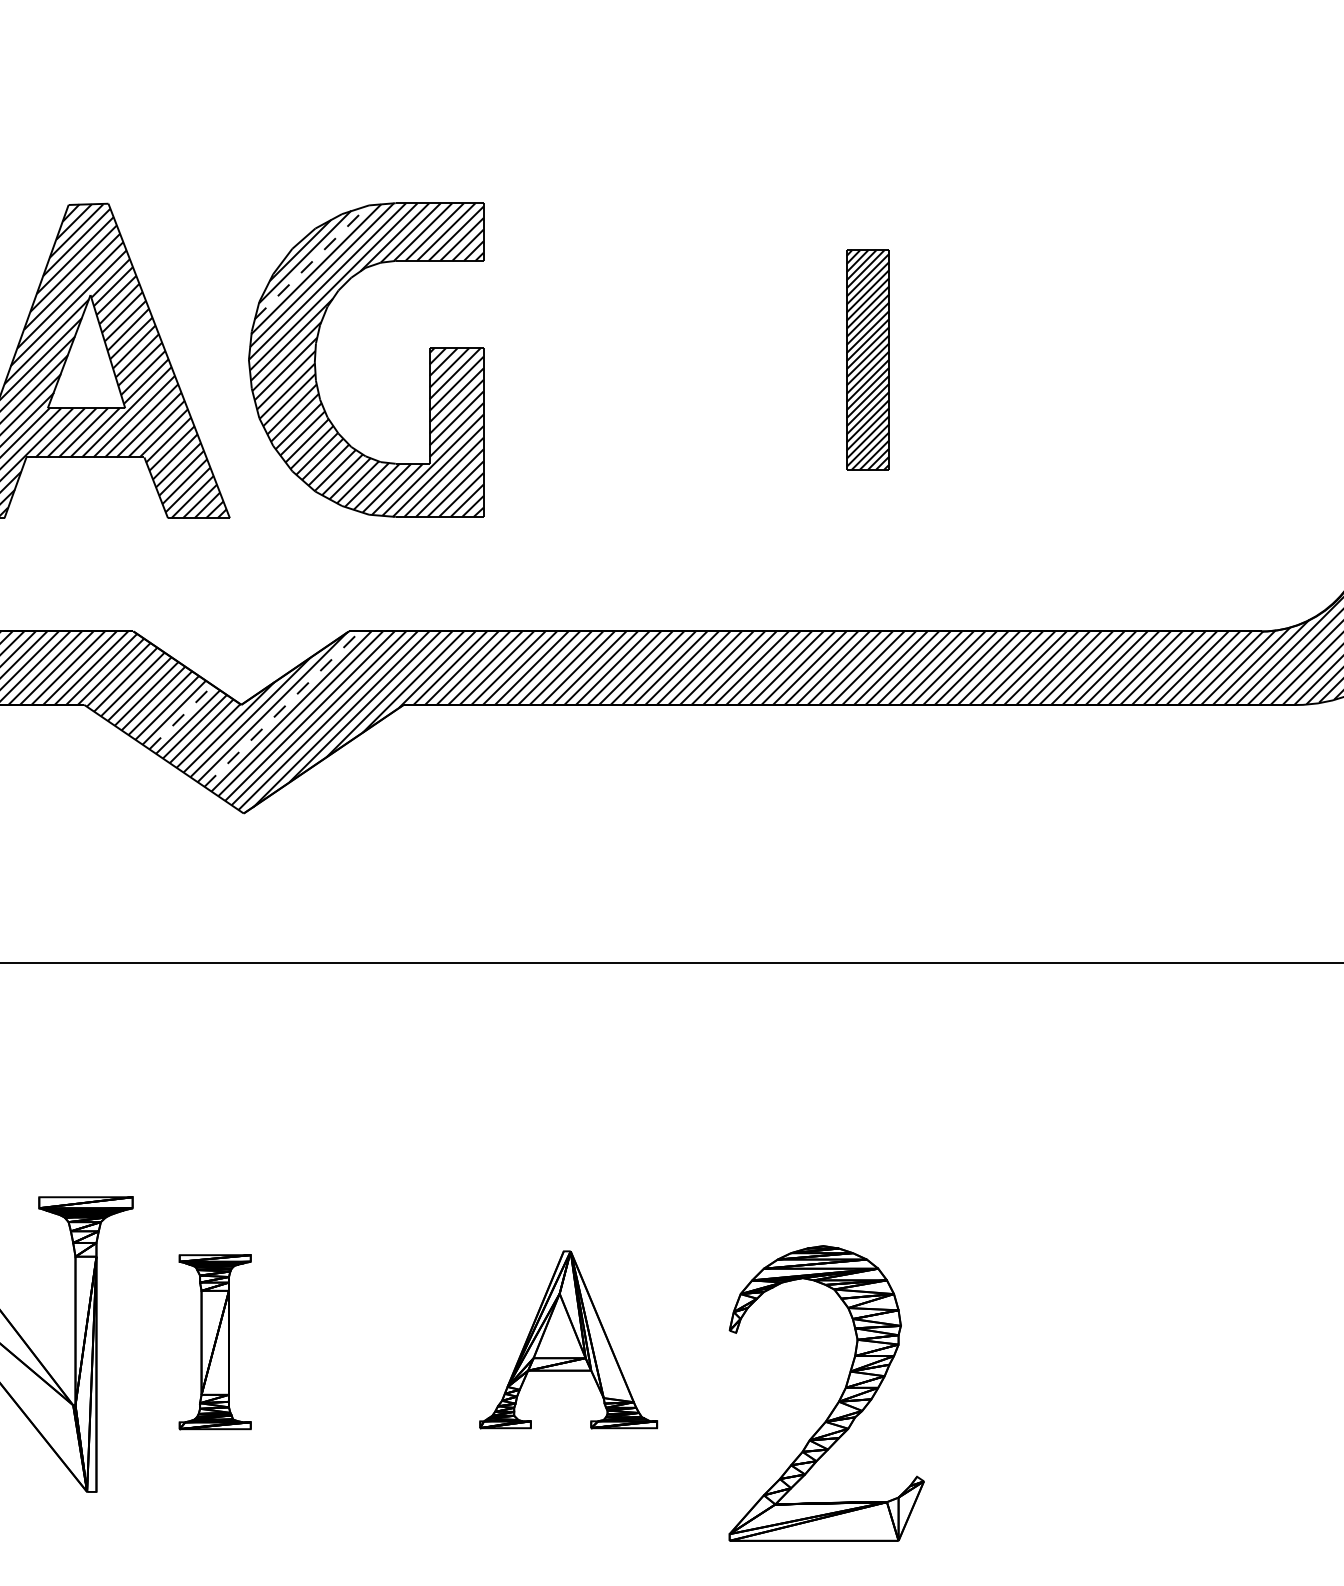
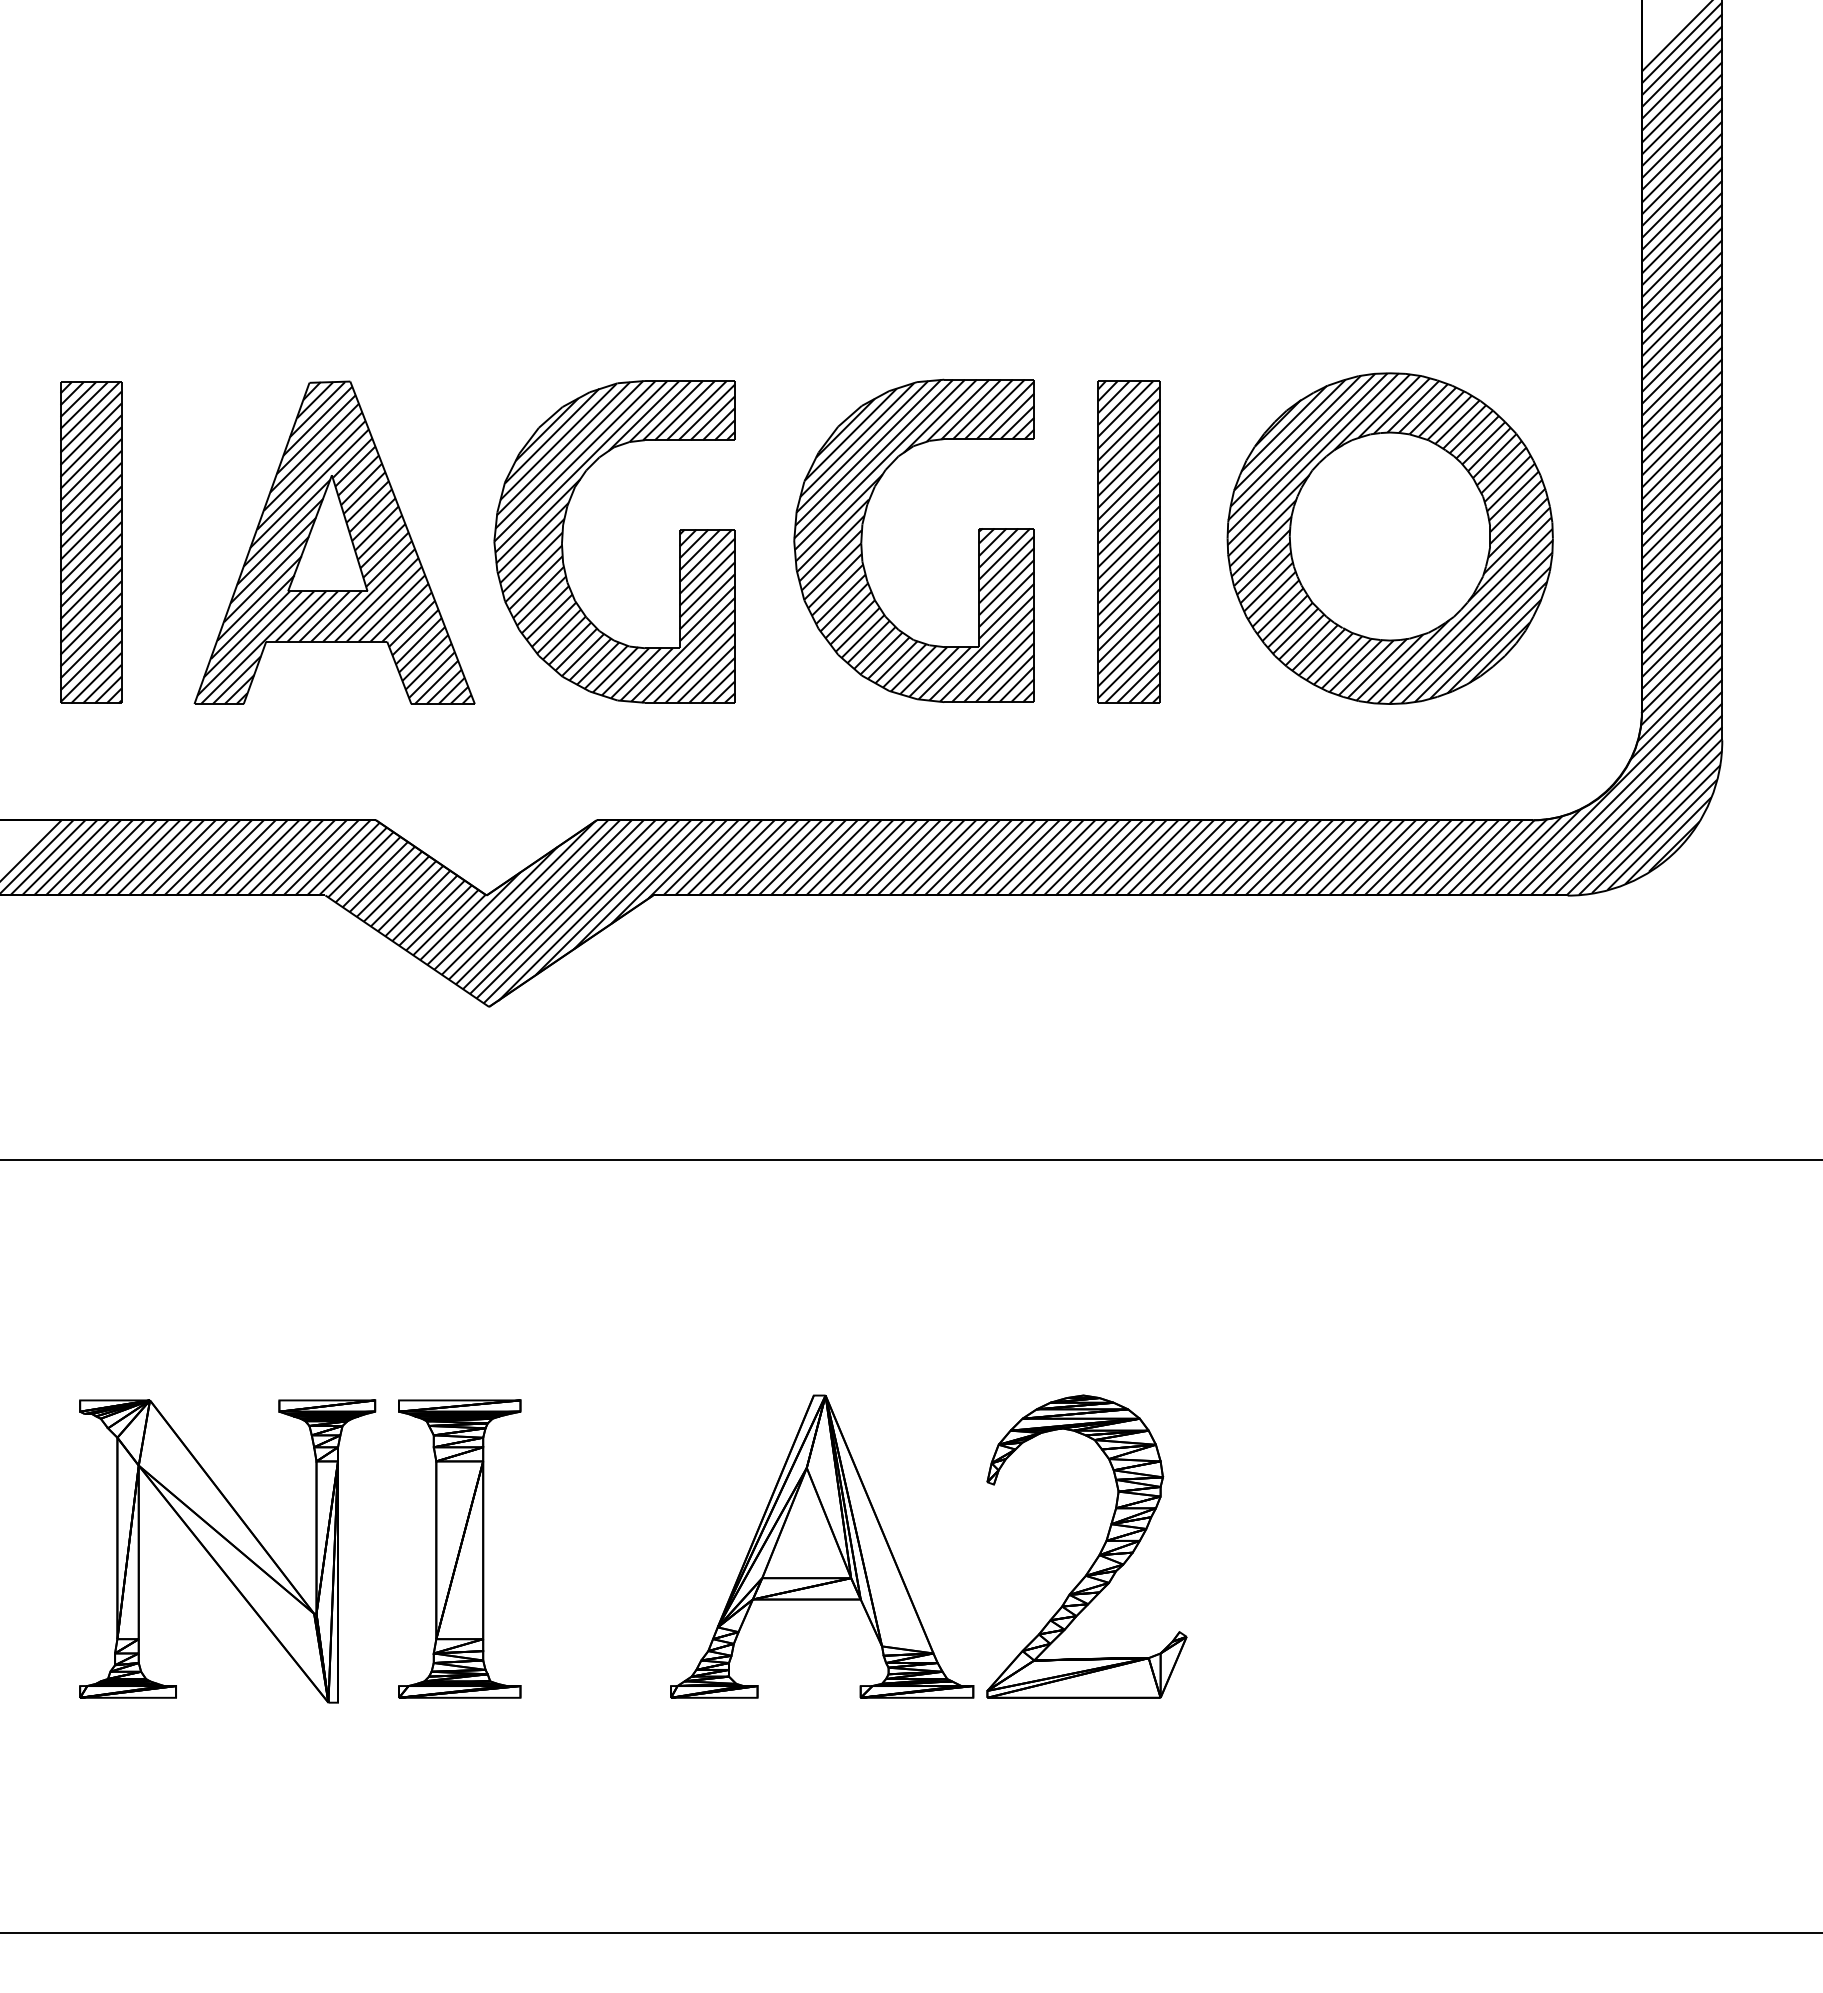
line: (311, 262) -> (558, 441), dashed -> solid
part: (1121, 356) -> (1389, 538), added
part: (607, 358) -> (862, 540), added
part: (867, 359) -> (1128, 541), size x1.43
line: (282, 708) -> (528, 899), dashed -> solid
line: (181, 716) -> (425, 907), dashed -> solid
part: (568, 1339) -> (822, 1546), size x1.67
part: (214, 1341) -> (459, 1548), size x1.67
part: (838, 1399) -> (1099, 1552), moved

